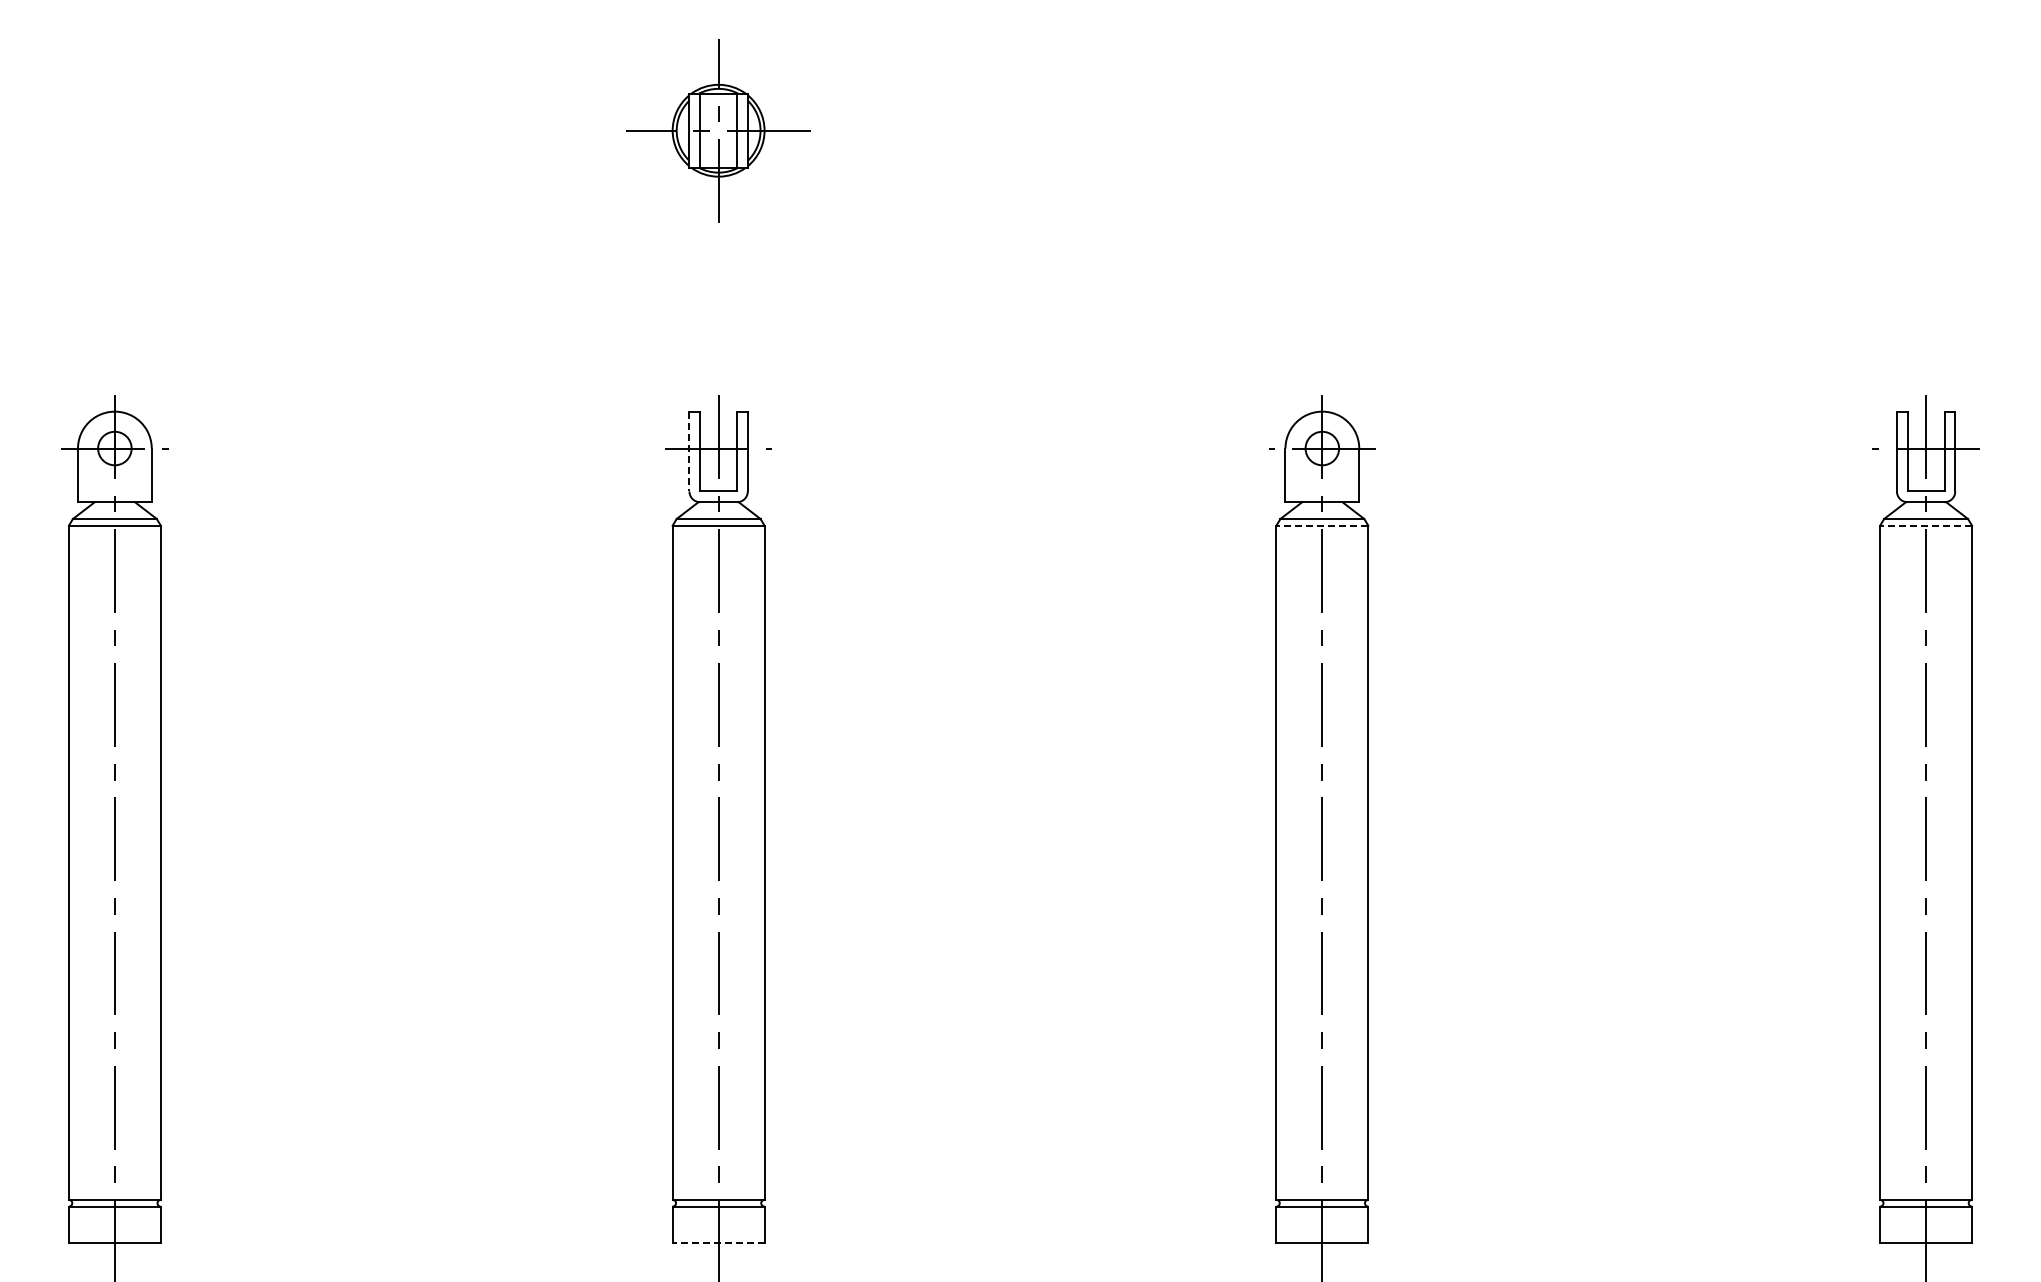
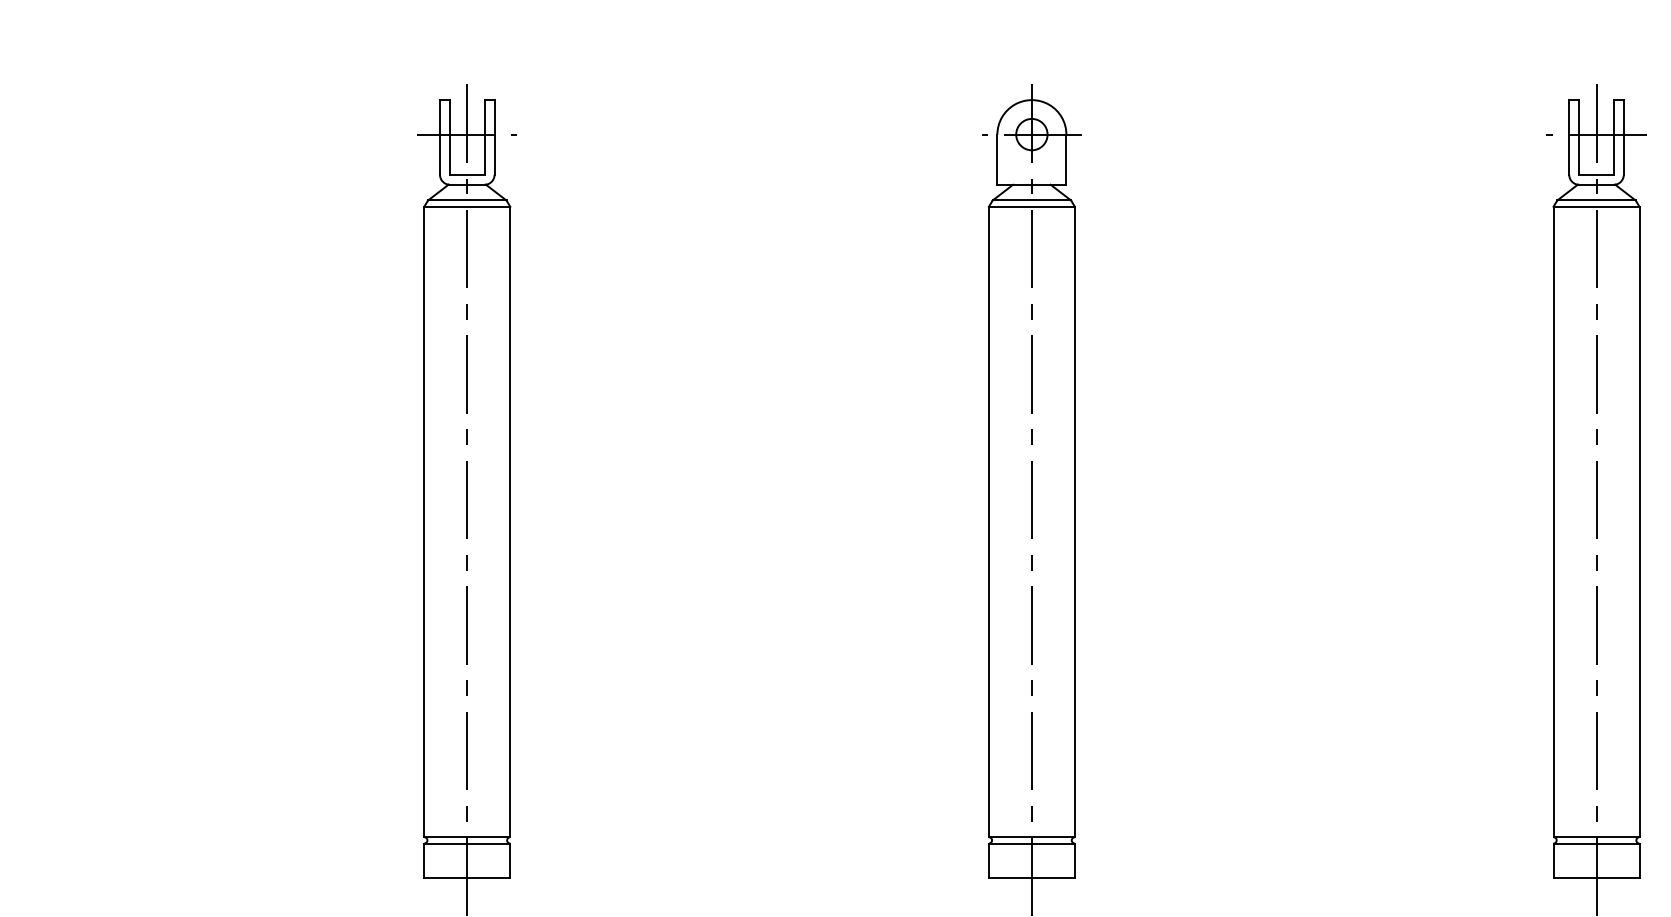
line: (689, 451) -> (440, 137), dashed -> solid
line: (1322, 525) -> (1032, 206), dashed -> solid
line: (1926, 525) -> (1596, 206), dashed -> solid
line: (718, 1243) -> (467, 878), dashed -> solid

